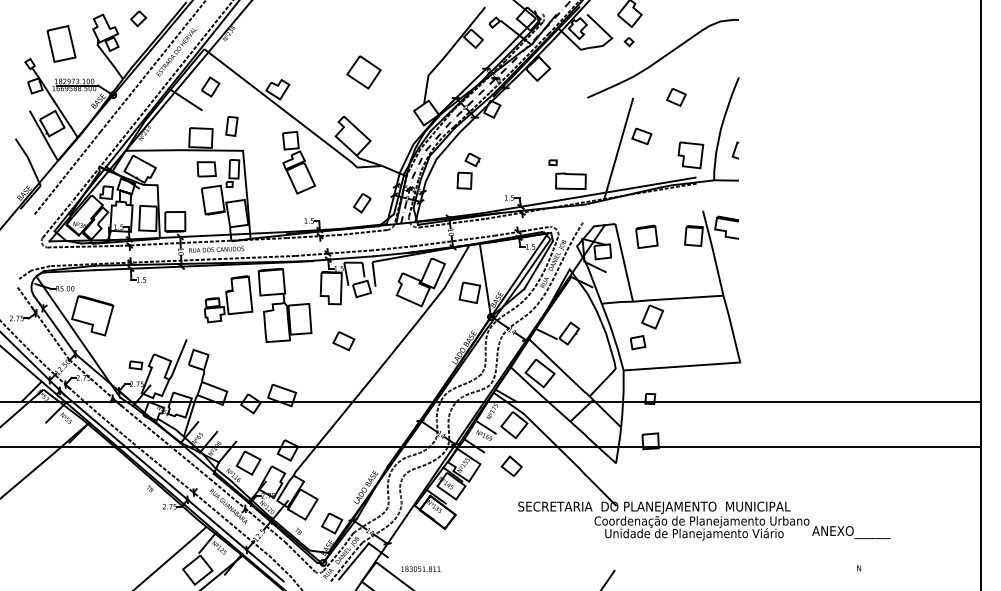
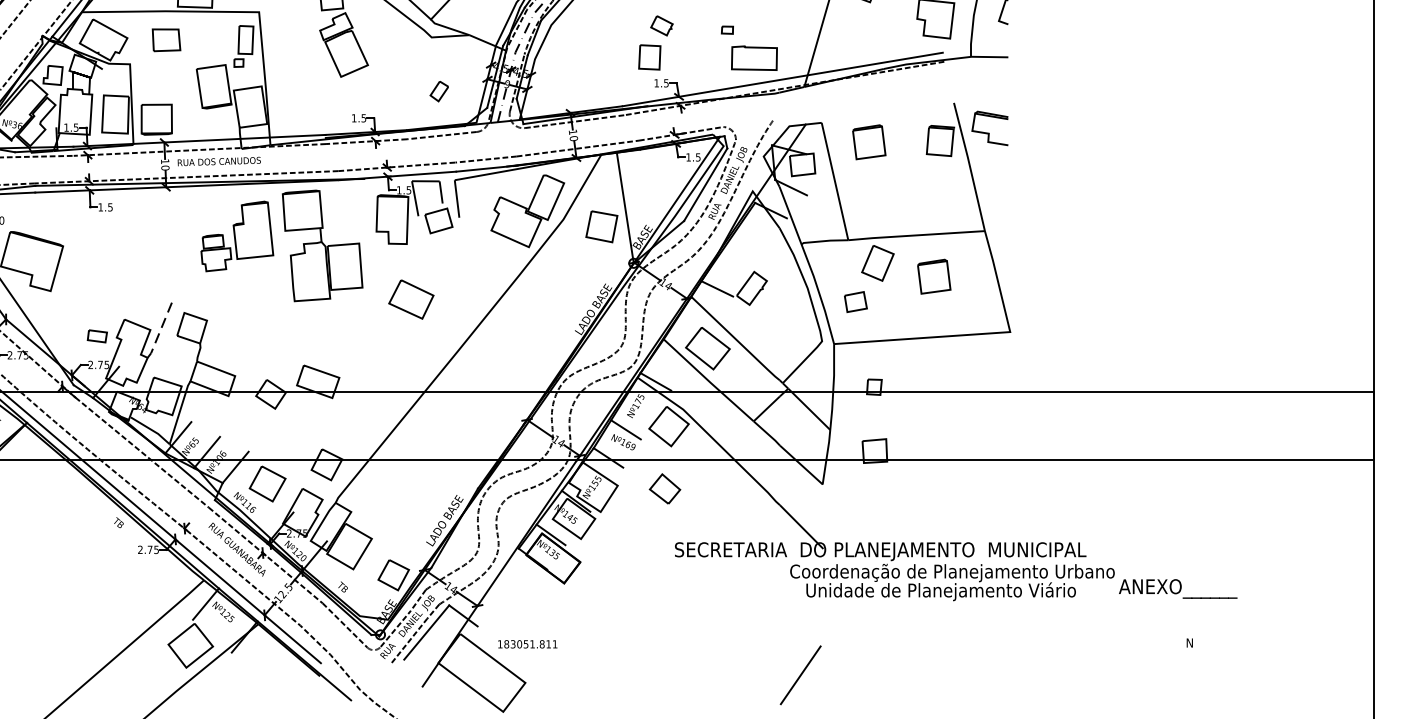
part: (206, 169) -> (166, 40), moved
part: (468, 170) -> (655, 41), moved
part: (362, 203) -> (439, 91), size x0.7
part: (689, 325) -> (933, 276), added
part: (343, 341) -> (410, 300), size x1.4
line: (178, 360) -> (161, 329), solid -> dashed

